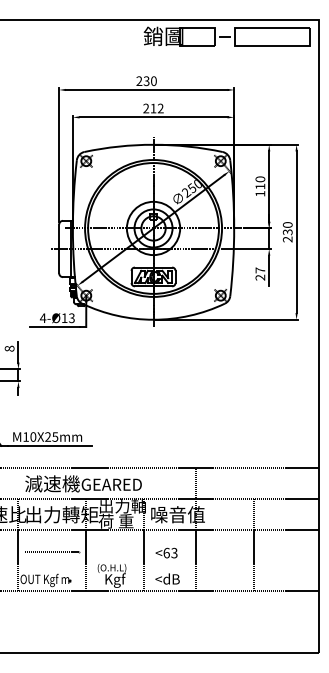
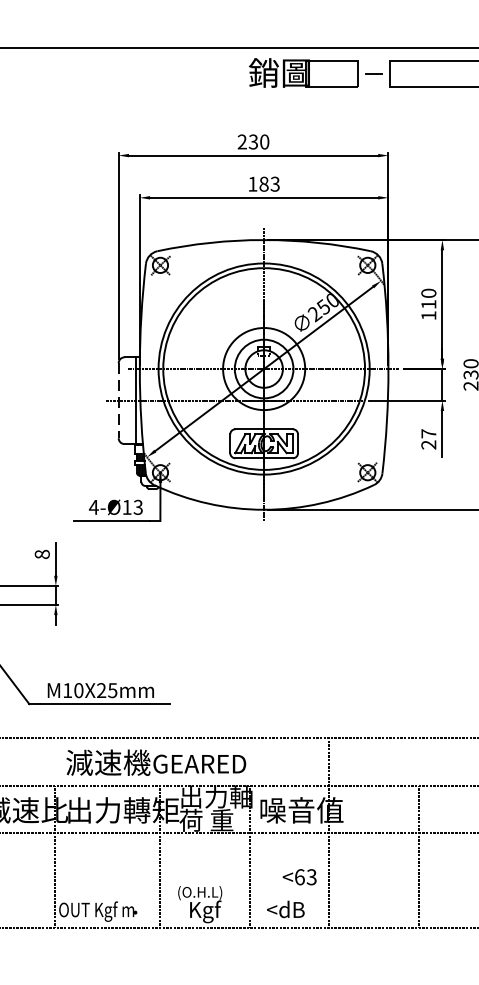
text: (153, 108) -> (264, 184), 212 -> 183
line: (59, 249) -> (119, 401), solid -> dashed
line: (51, 551) -> (106, 867), removed
text: (166, 552) -> (299, 876), moved

